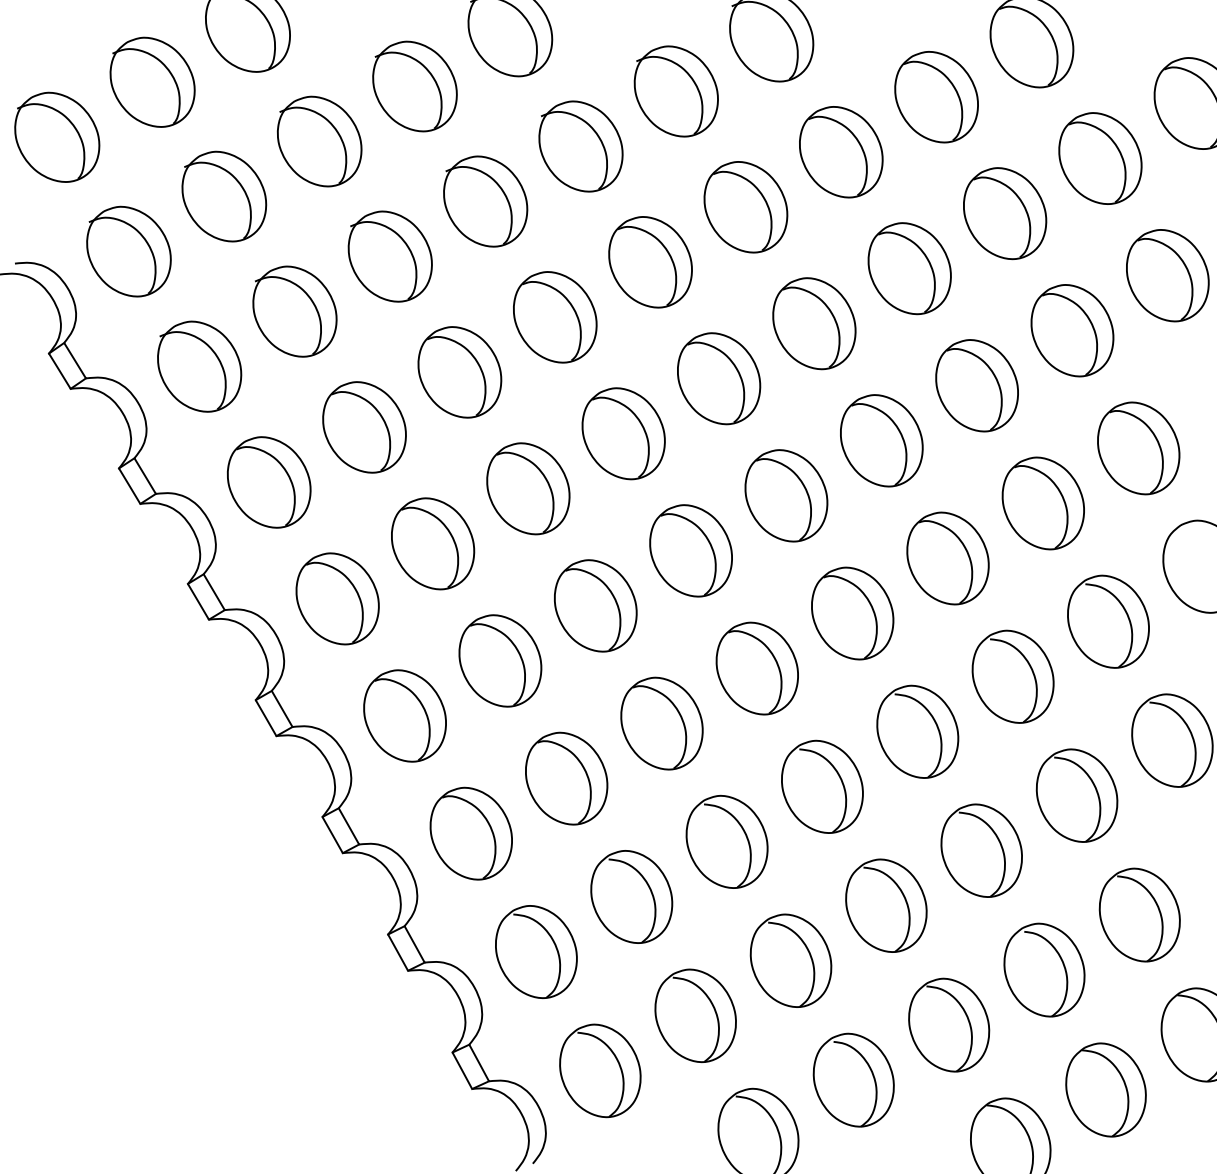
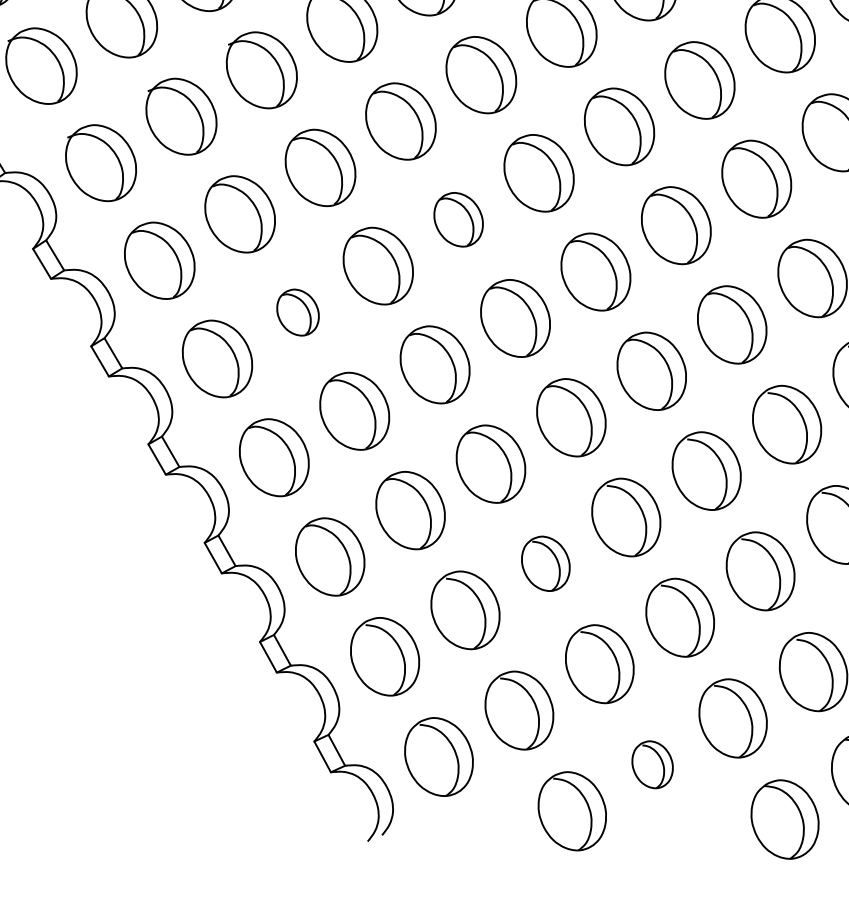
part: (623, 433) -> (458, 219), size x0.7
part: (433, 543) -> (298, 312), size x0.6
part: (726, 841) -> (545, 563), size x0.7
part: (853, 1079) -> (652, 764), size x0.6

